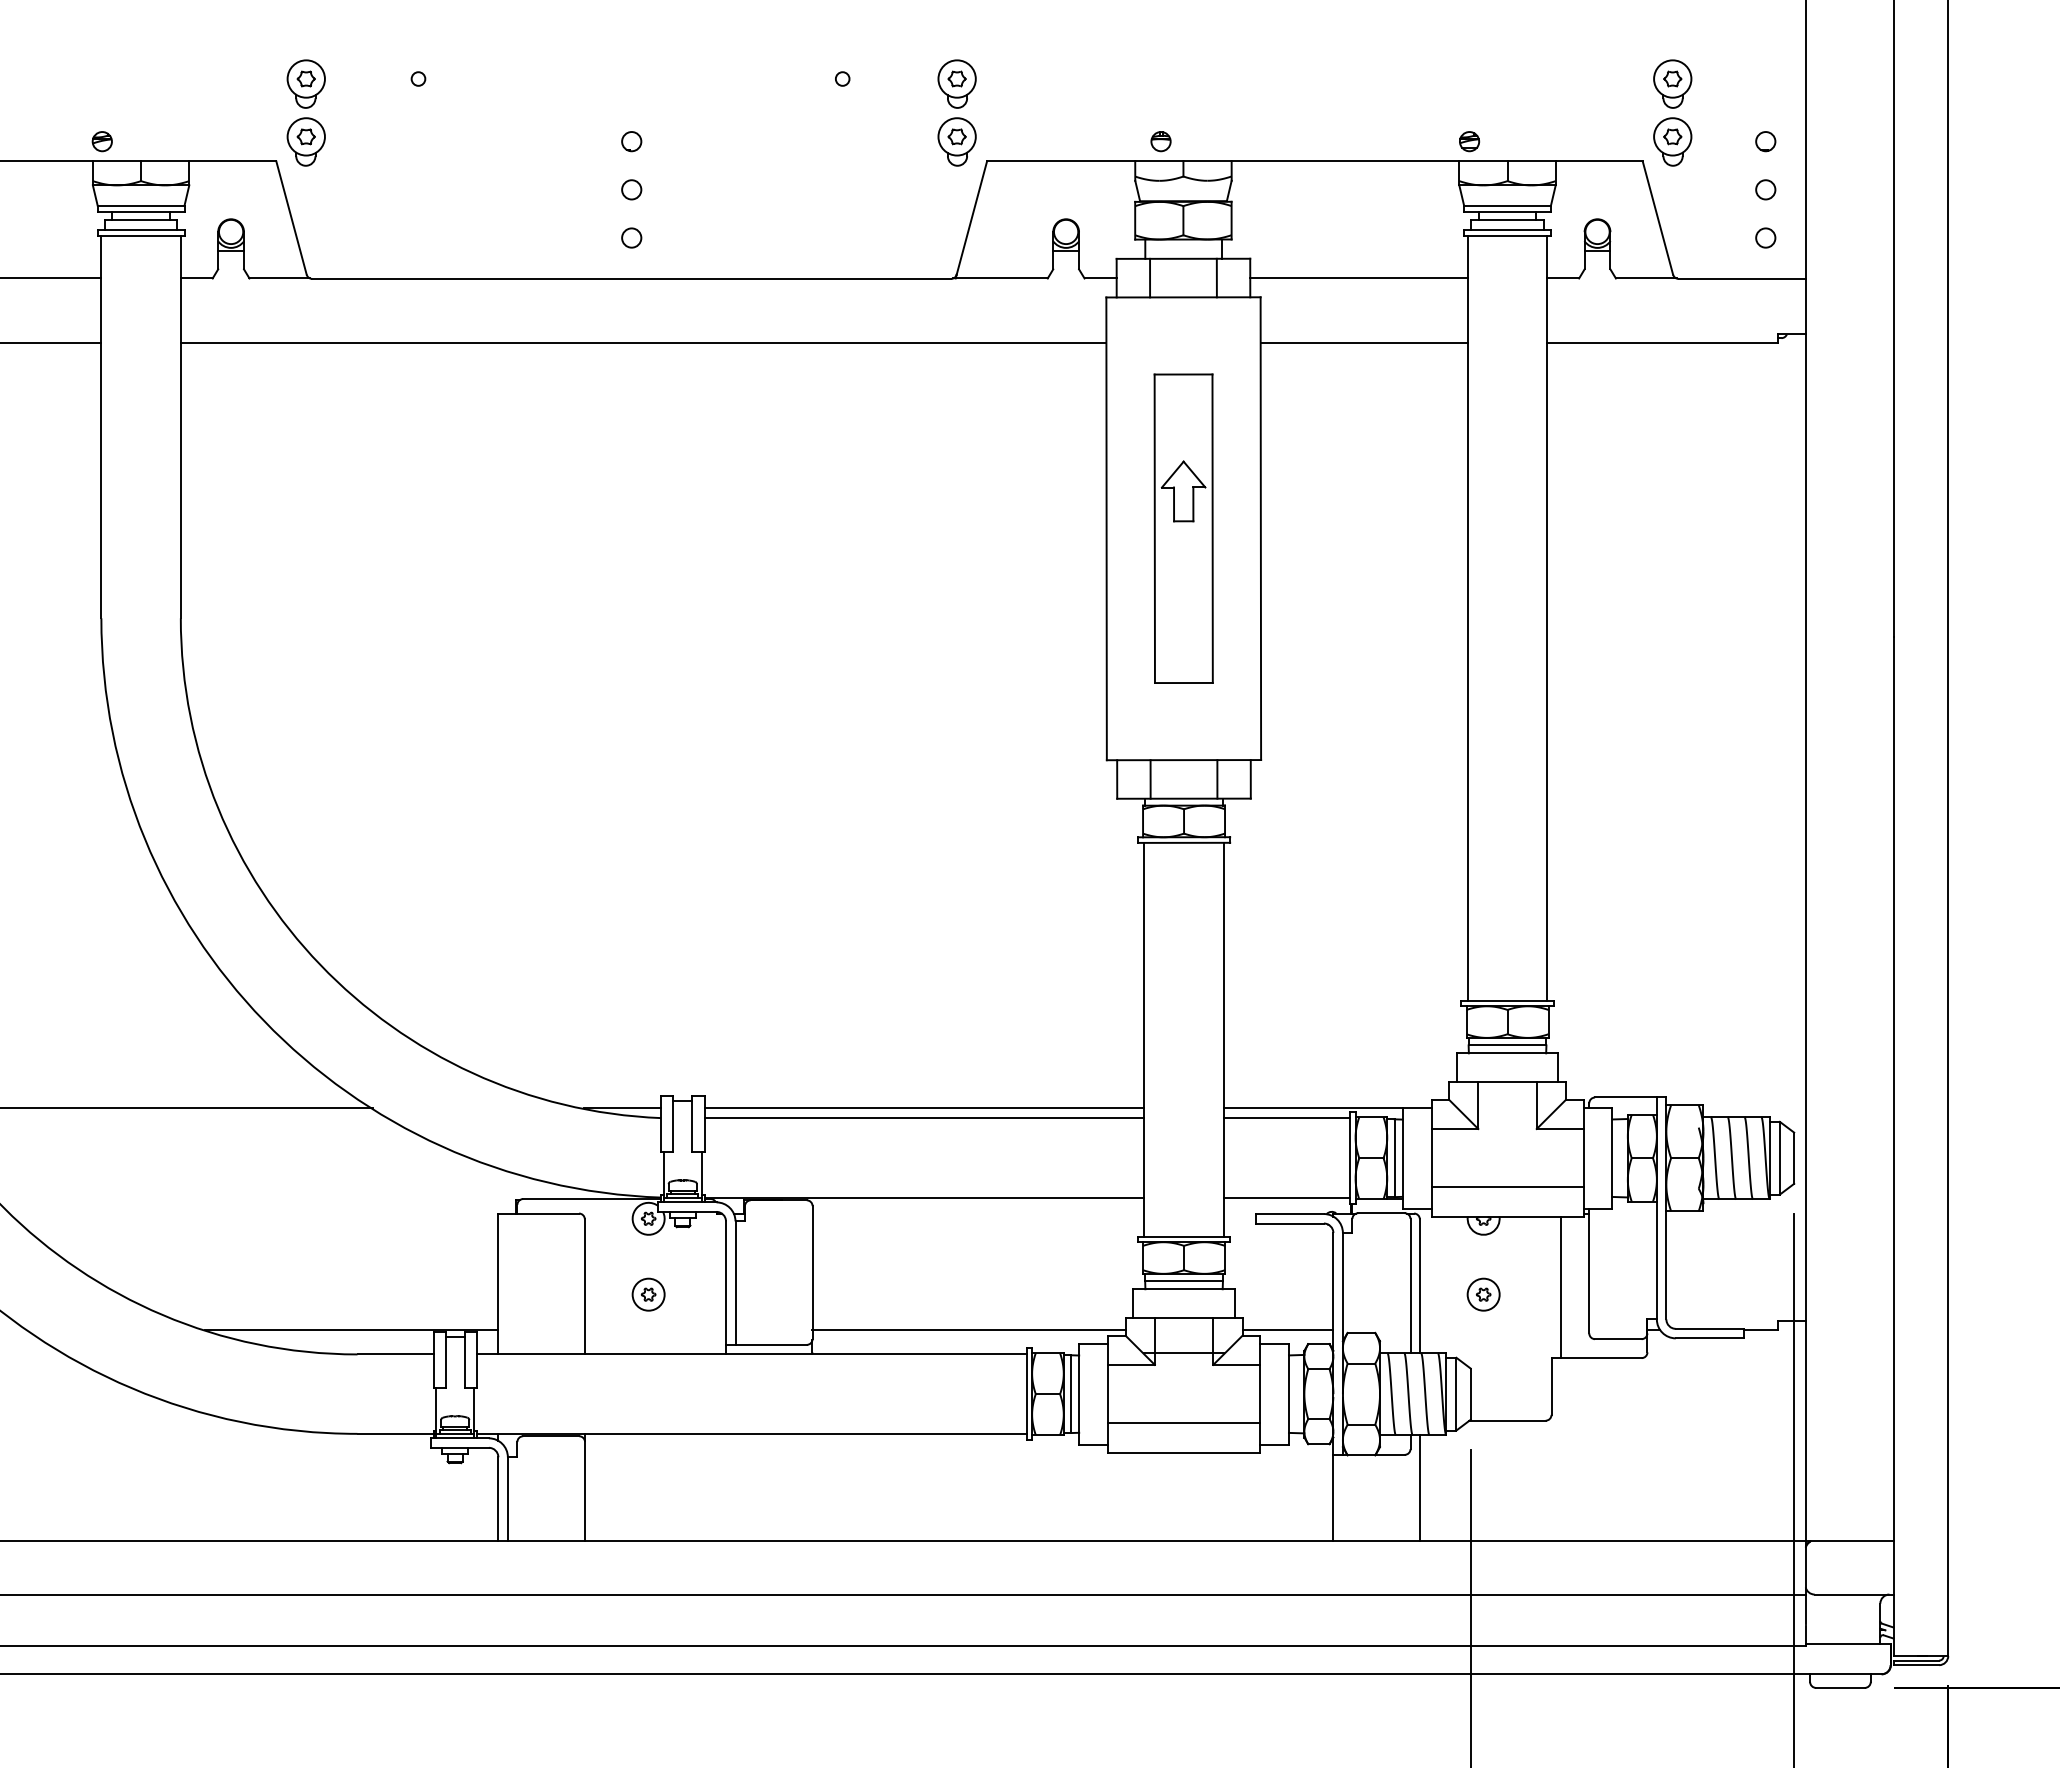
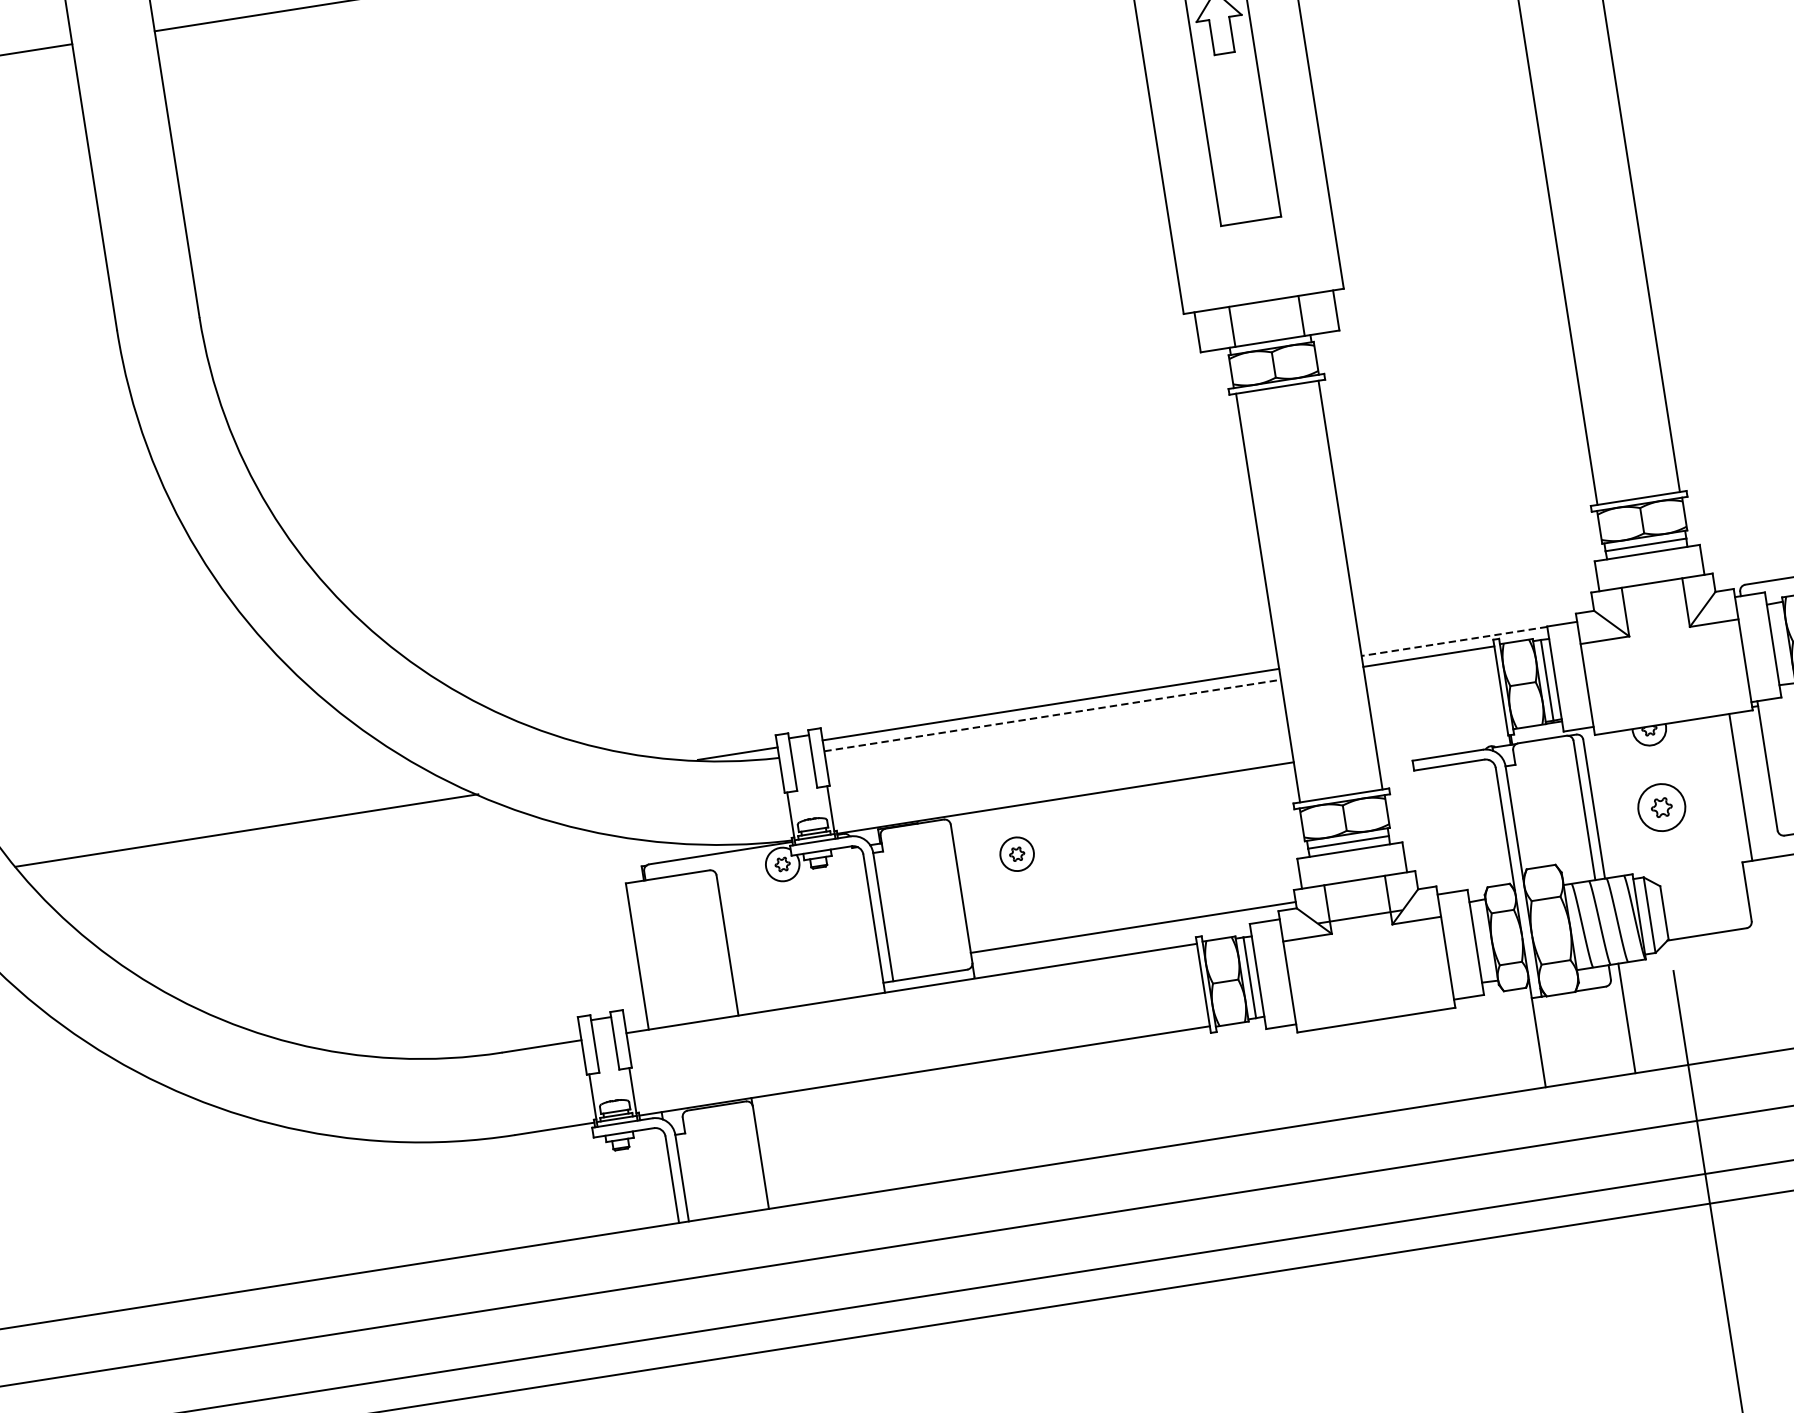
line: (1312, 1107) -> (1453, 641), solid -> dashed
line: (924, 1118) -> (1052, 715), solid -> dashed
line: (1507, 1187) -> (1669, 692), removed
line: (1286, 1197) -> (1441, 738), removed
part: (648, 1294) -> (1016, 854), moved
part: (1483, 1294) -> (1661, 807), size x1.4
line: (351, 1329) -> (492, 1027), removed
line: (1287, 1329) -> (1463, 875), removed
line: (1184, 1423) -> (1372, 989), removed

